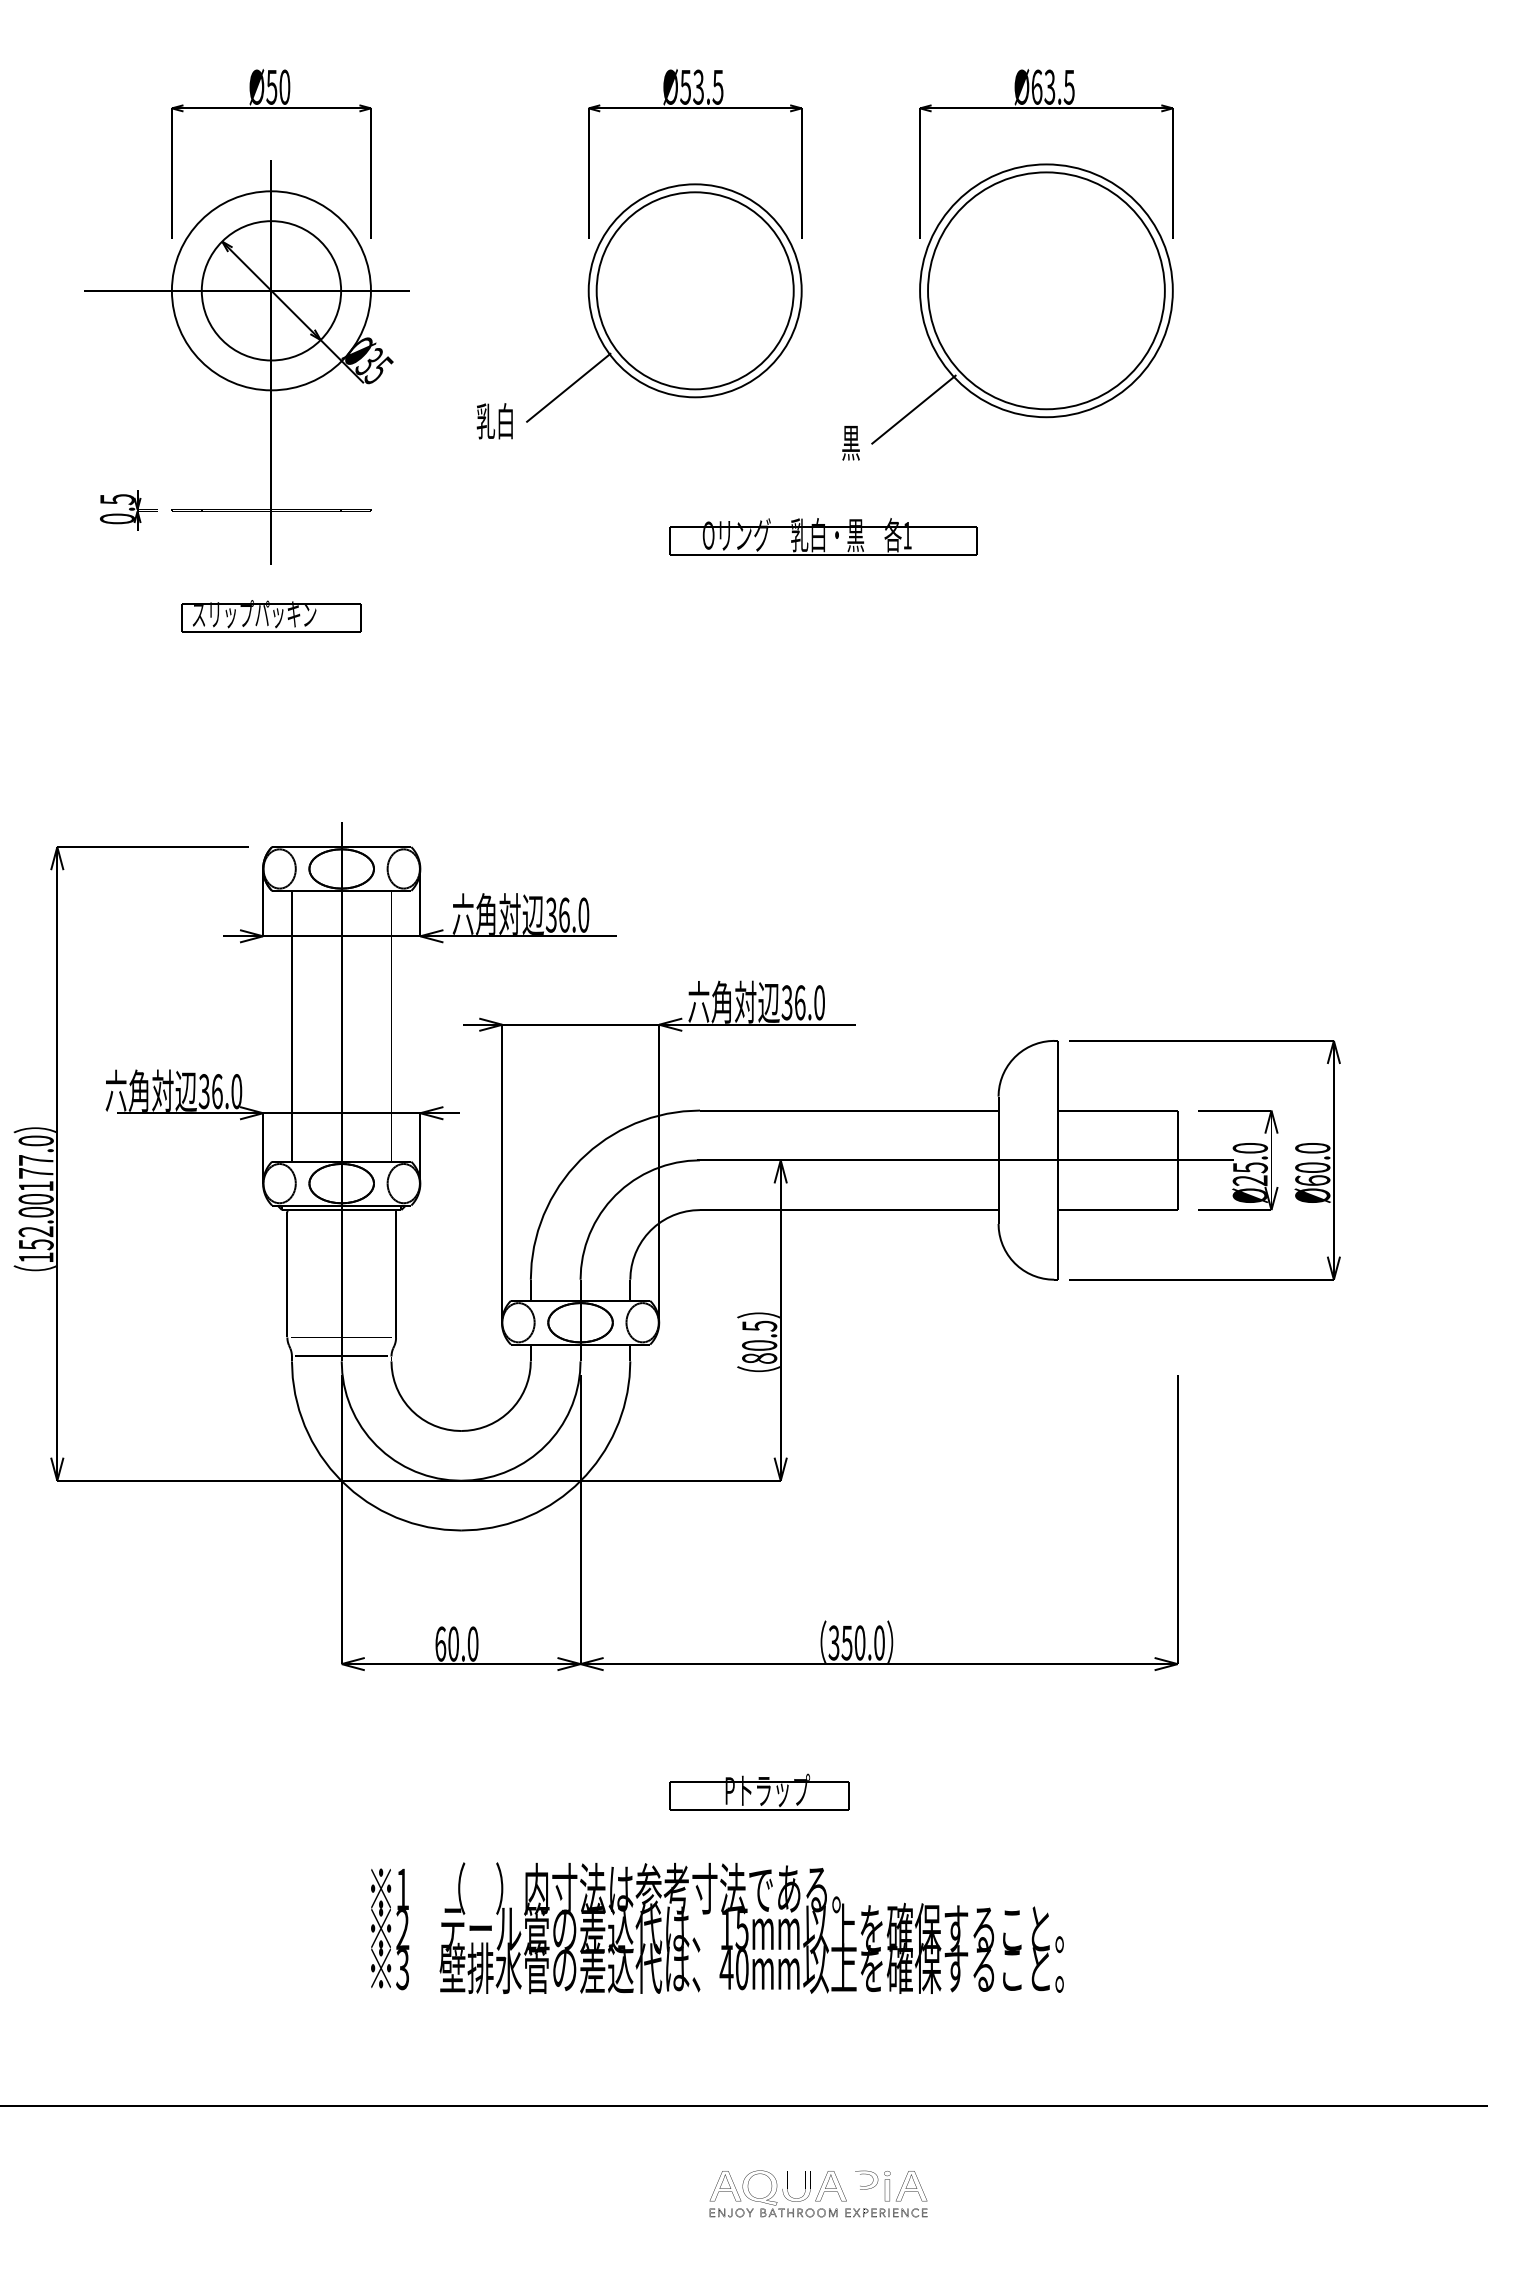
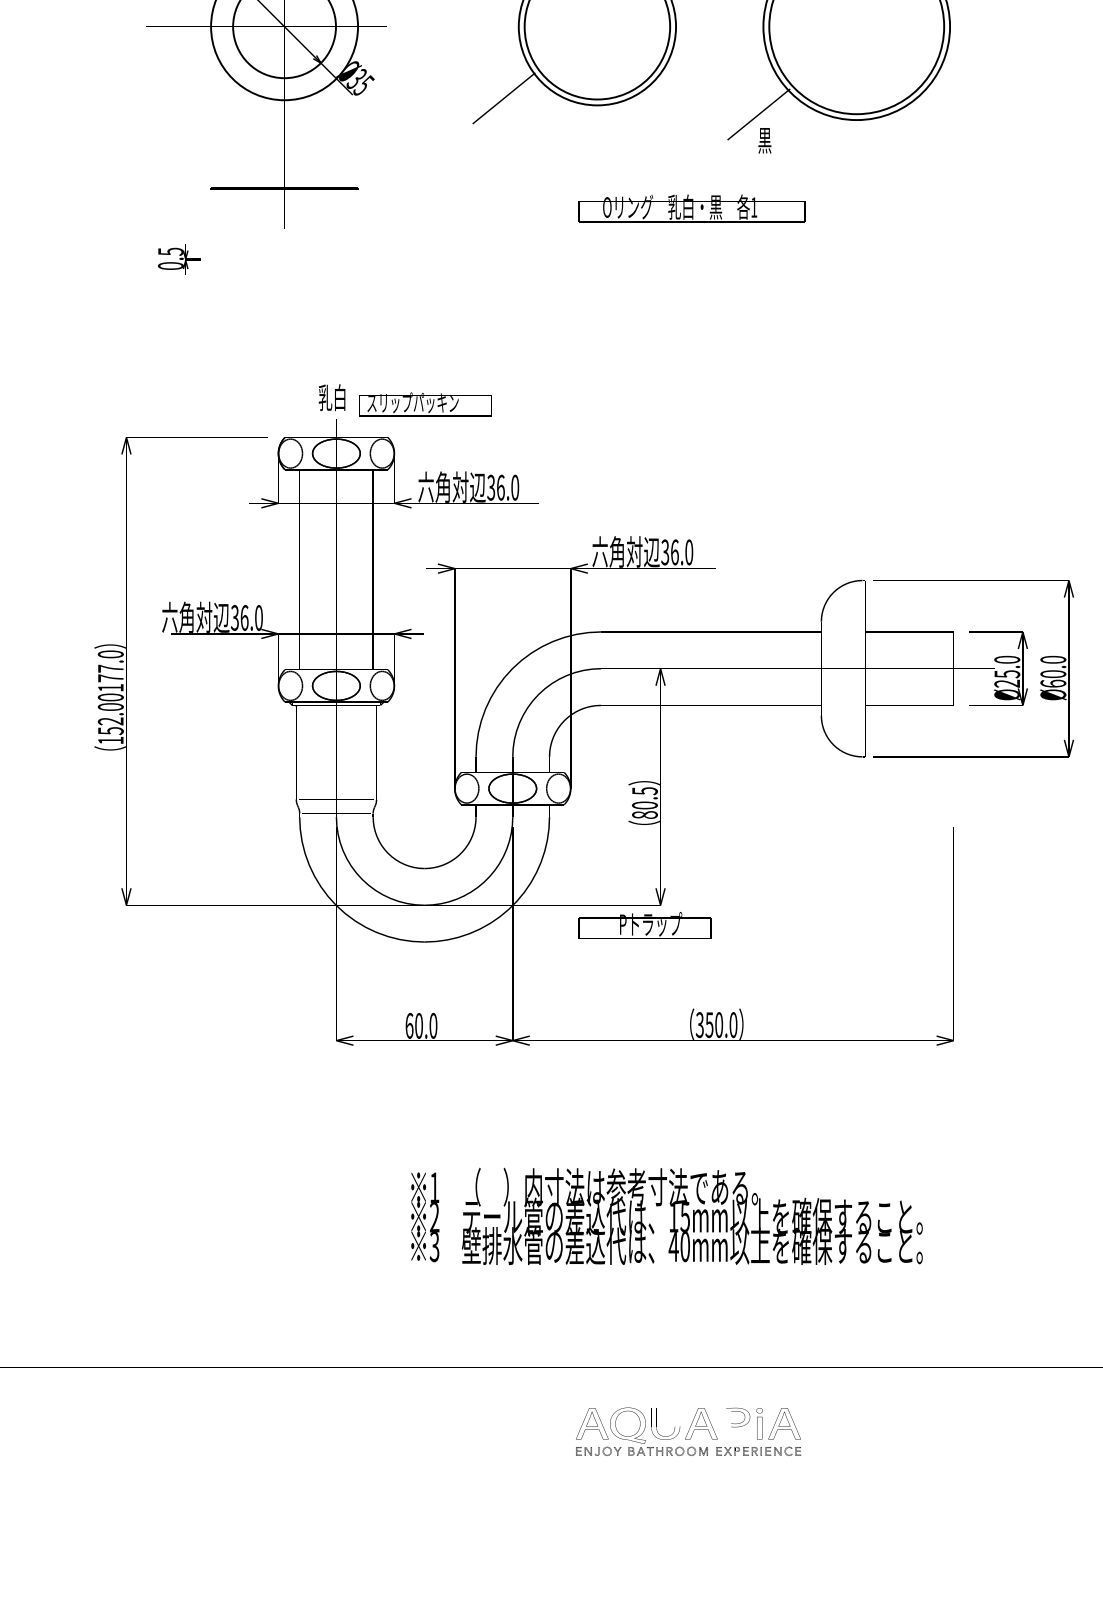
text: (494, 421) -> (331, 397), moved
text: (850, 443) -> (764, 140), moved
text: (128, 510) -> (179, 259), moved
text: (271, 616) -> (425, 404), moved
text: (759, 1791) -> (644, 925), moved
text: (717, 1928) -> (667, 1216), moved
part: (818, 2193) -> (688, 1431), size x1.4

